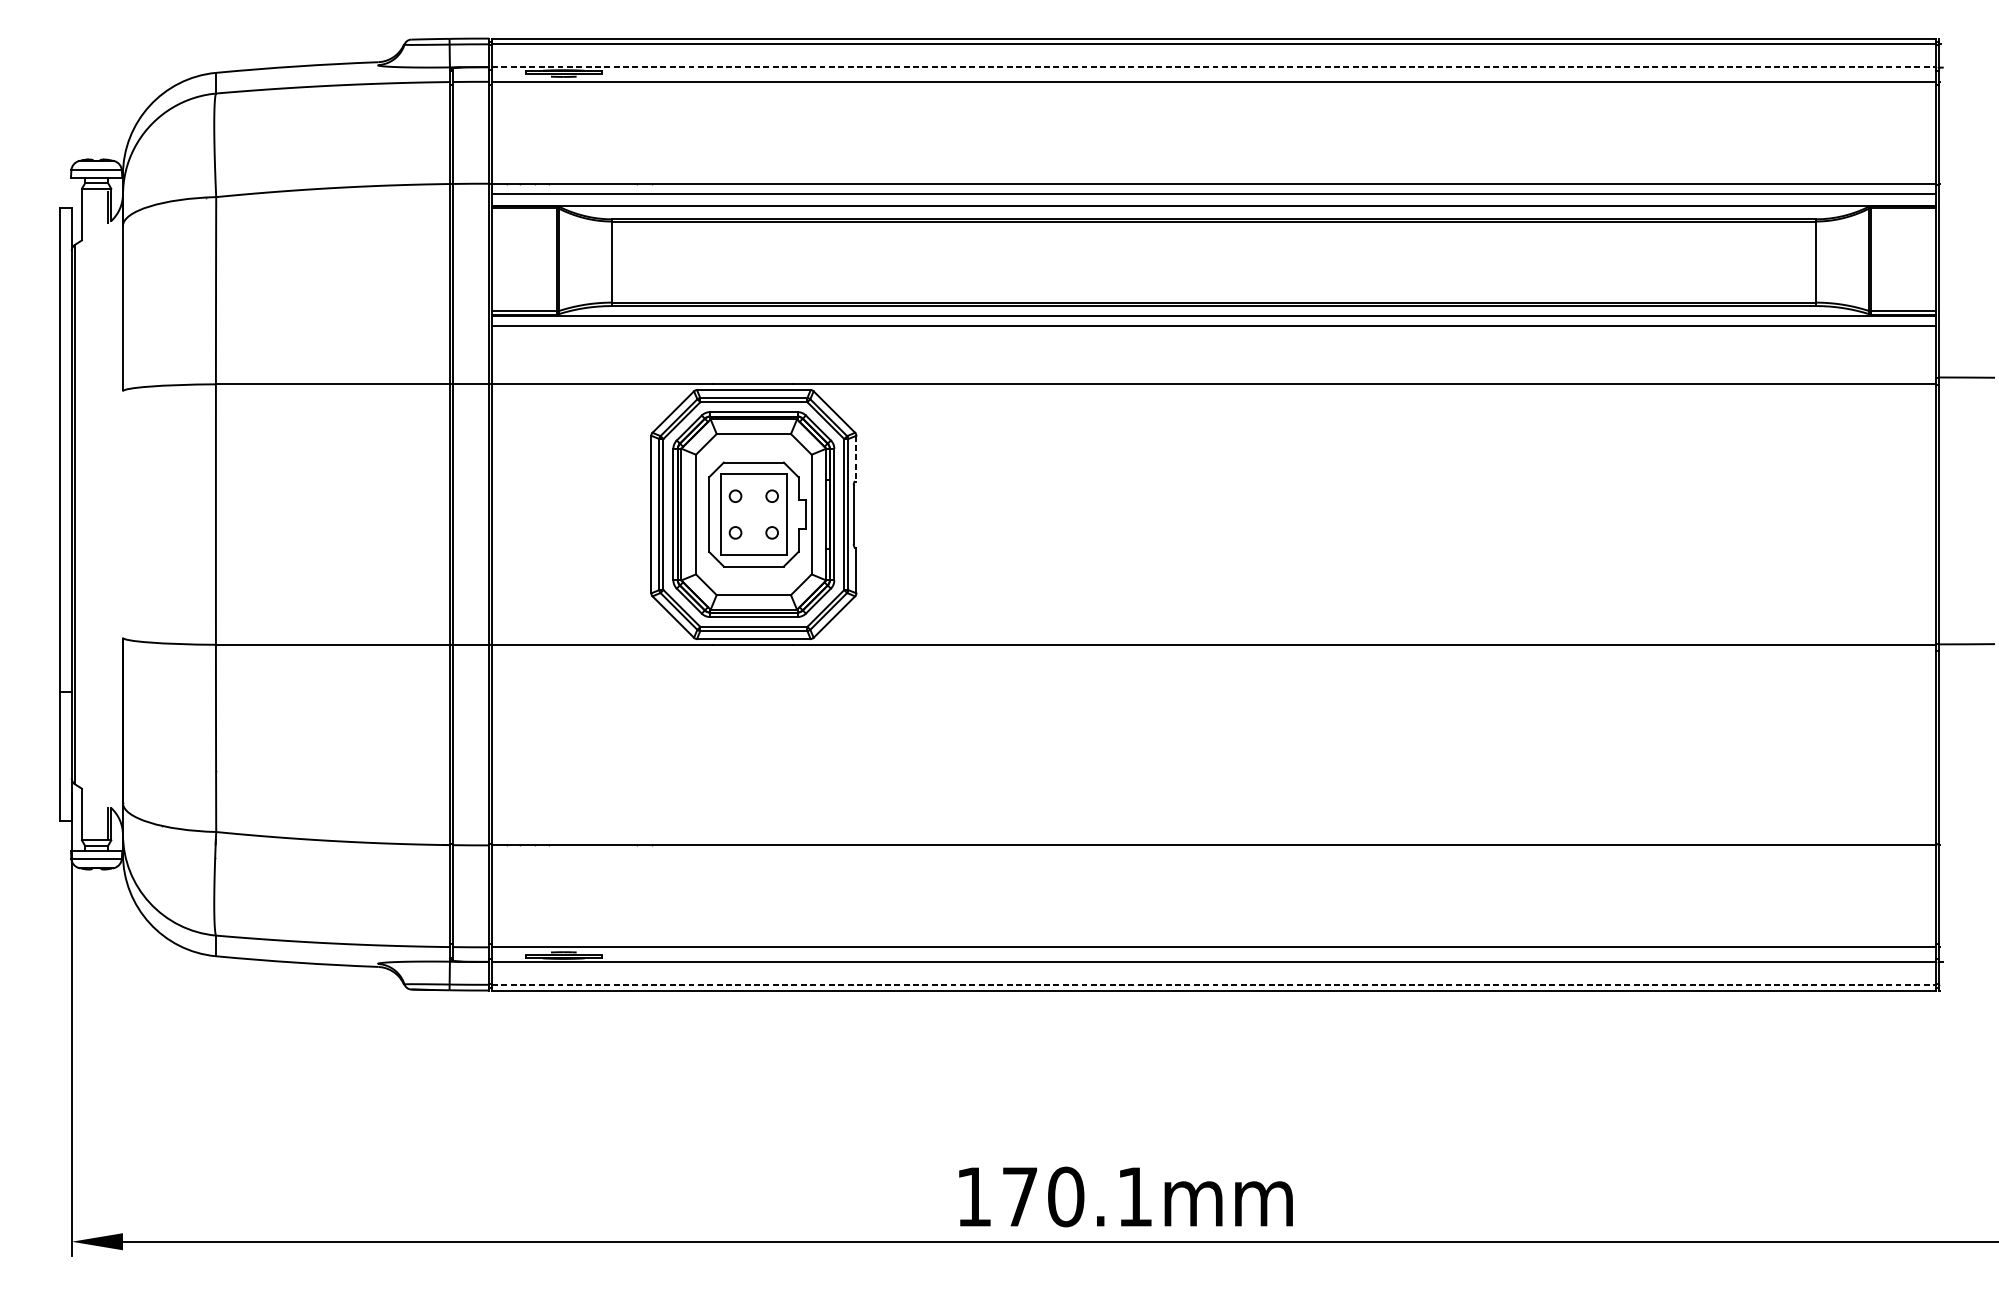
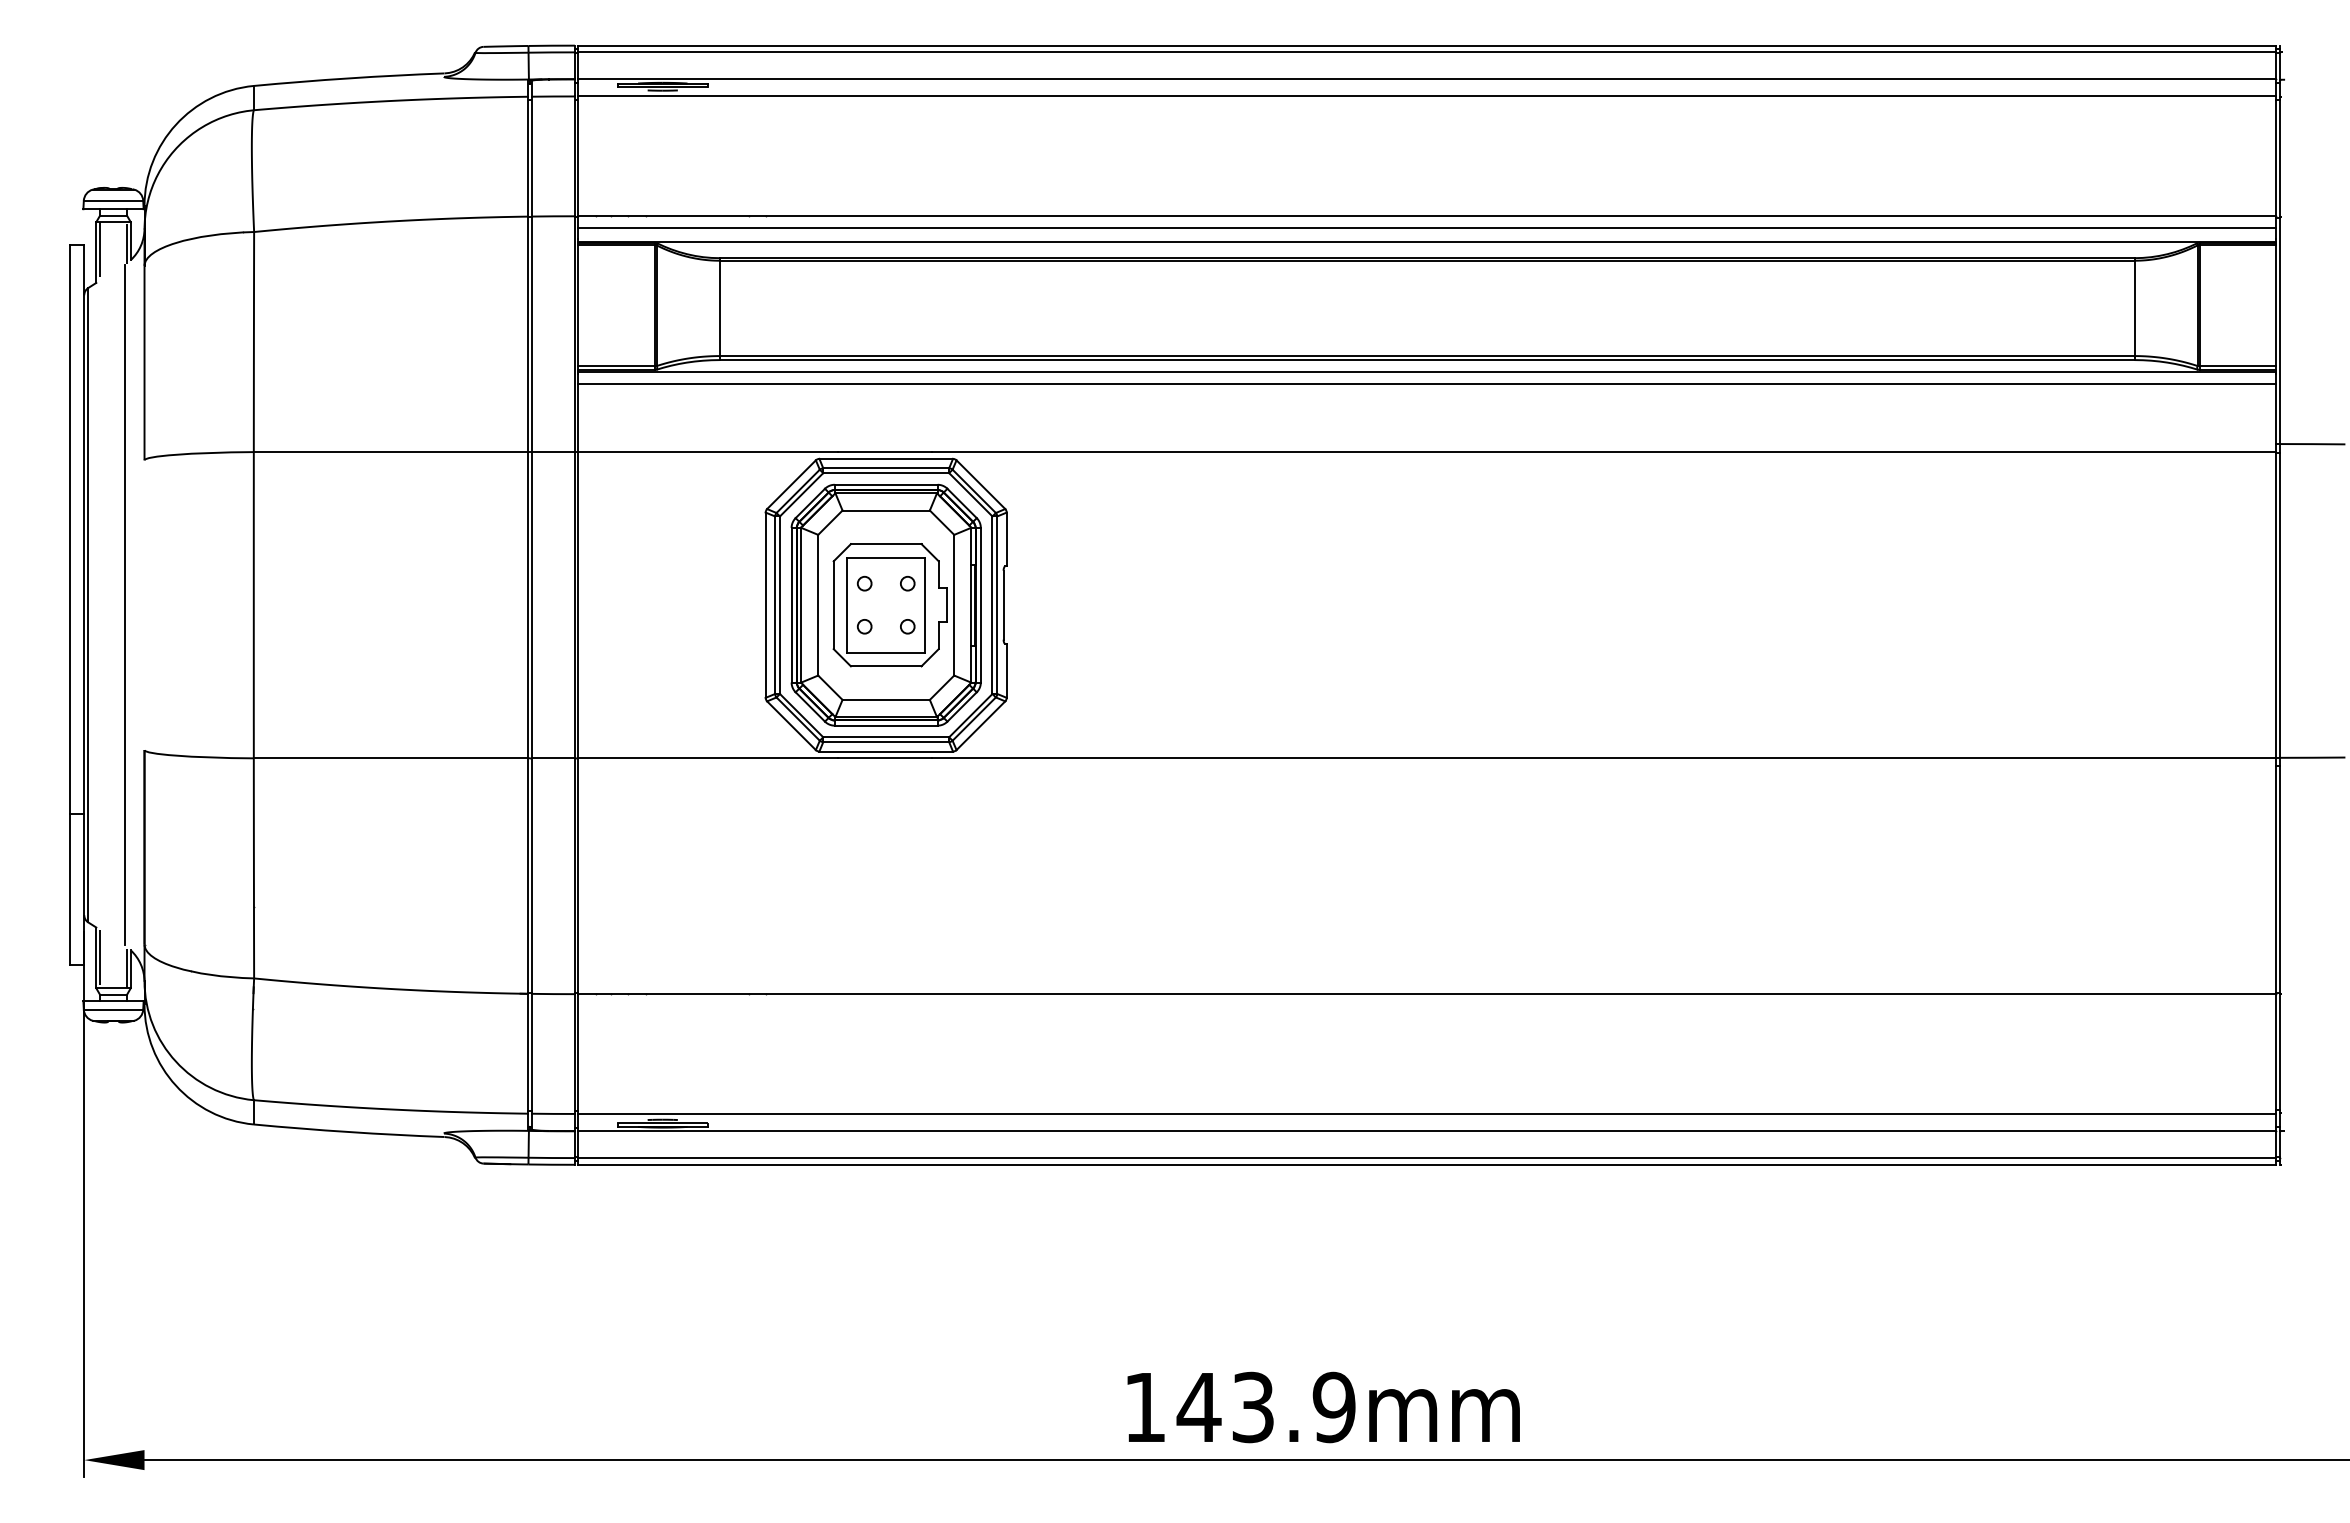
line: (1214, 67) -> (1427, 79), dashed -> solid
line: (85, 213) -> (100, 251), added
line: (856, 458) -> (1006, 539), dashed -> solid
line: (105, 514) -> (124, 605), added
line: (85, 815) -> (100, 959), added
line: (1214, 985) -> (1427, 1158), dashed -> solid
text: (1076, 1196) -> (1265, 1407), 170.1mm -> 143.9mm

